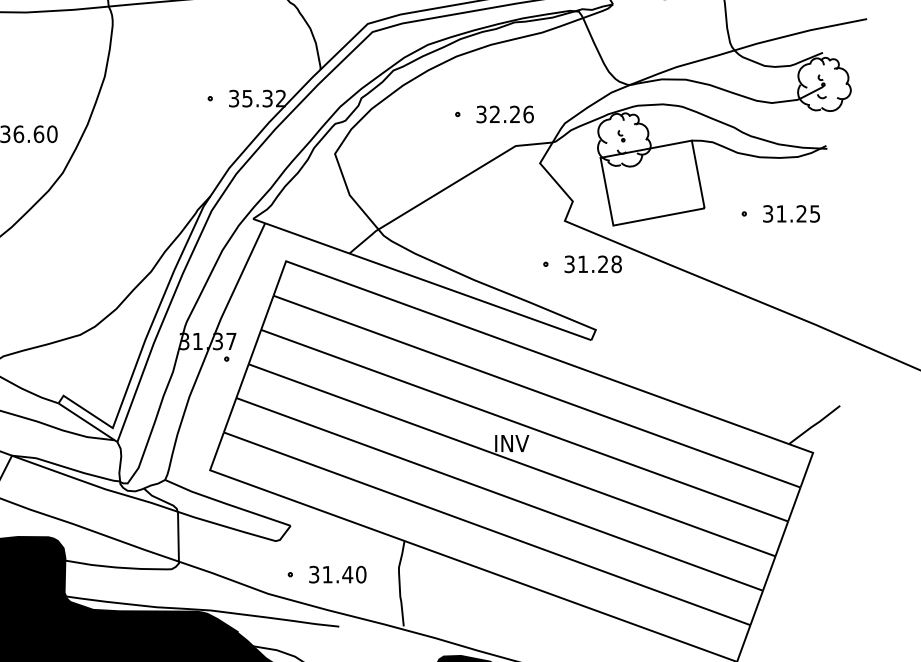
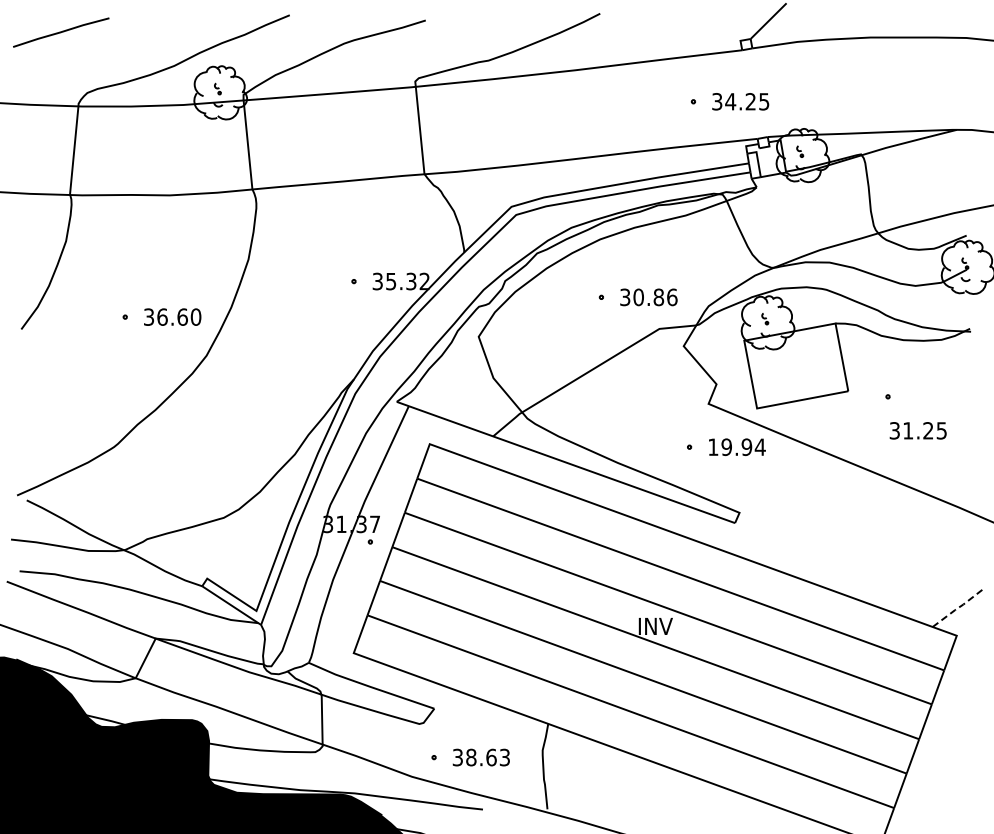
text: (504, 114) -> (648, 297), 32.26 -> 30.86
text: (790, 213) -> (917, 430), moved
text: (592, 264) -> (736, 447), 31.28 -> 19.94
line: (814, 424) -> (958, 607), solid -> dashed
text: (344, 574) -> (488, 757), 31.40 -> 38.63

